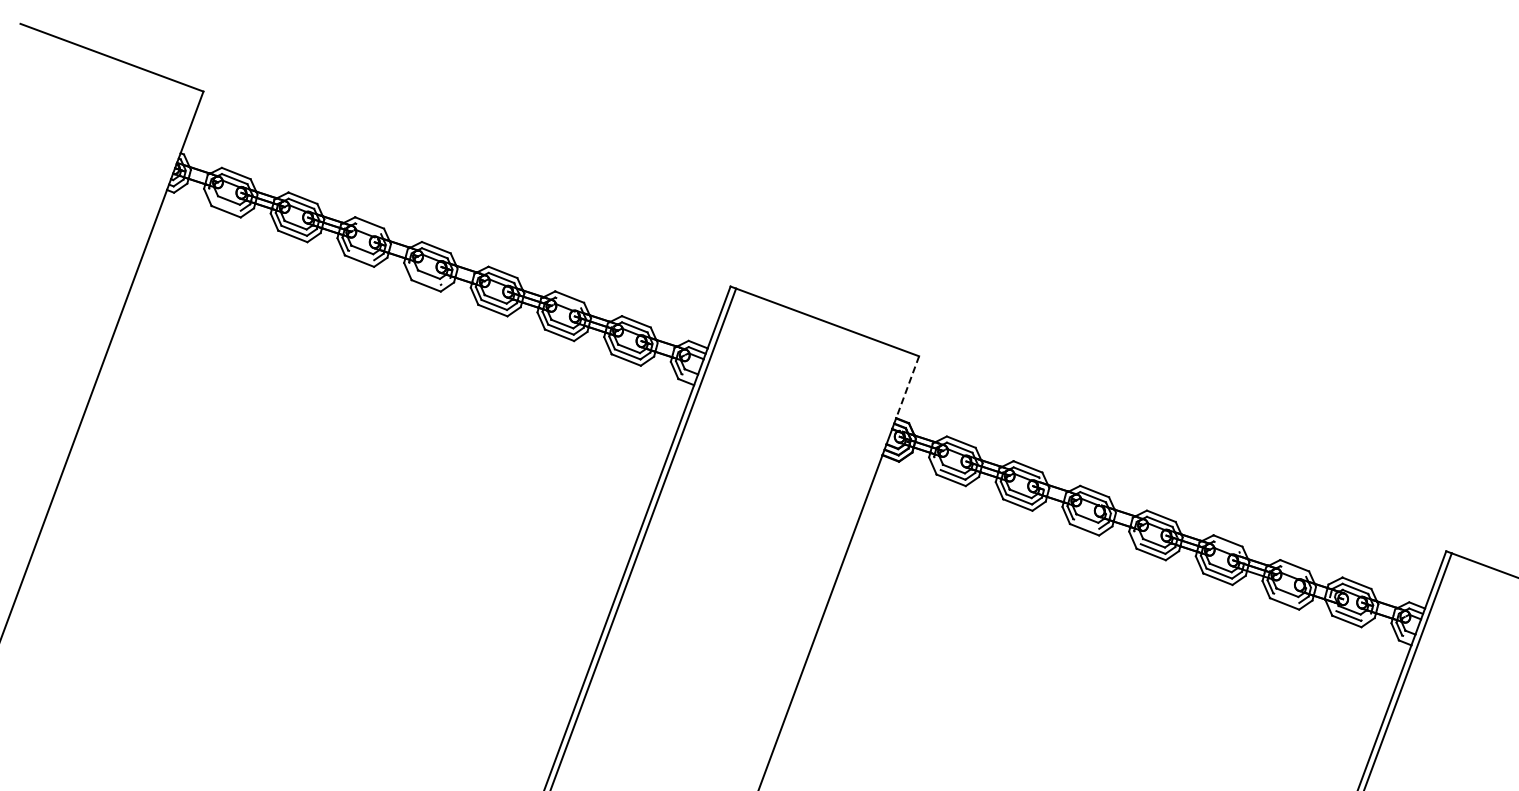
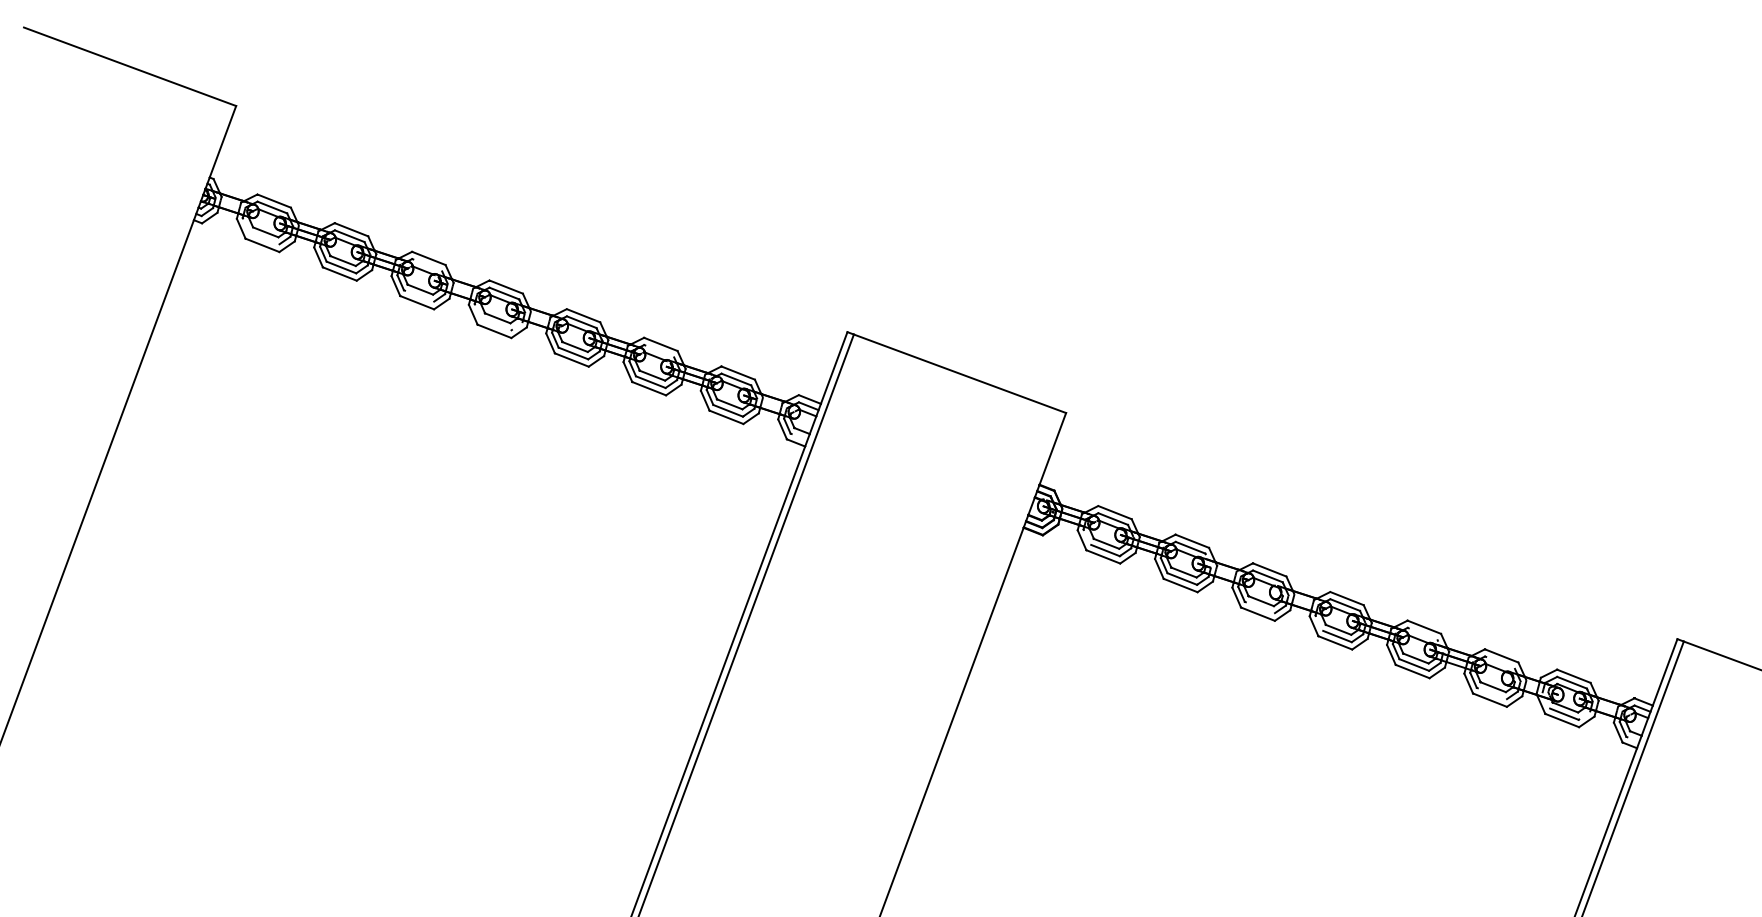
line: (907, 387) -> (1052, 449), dashed -> solid

